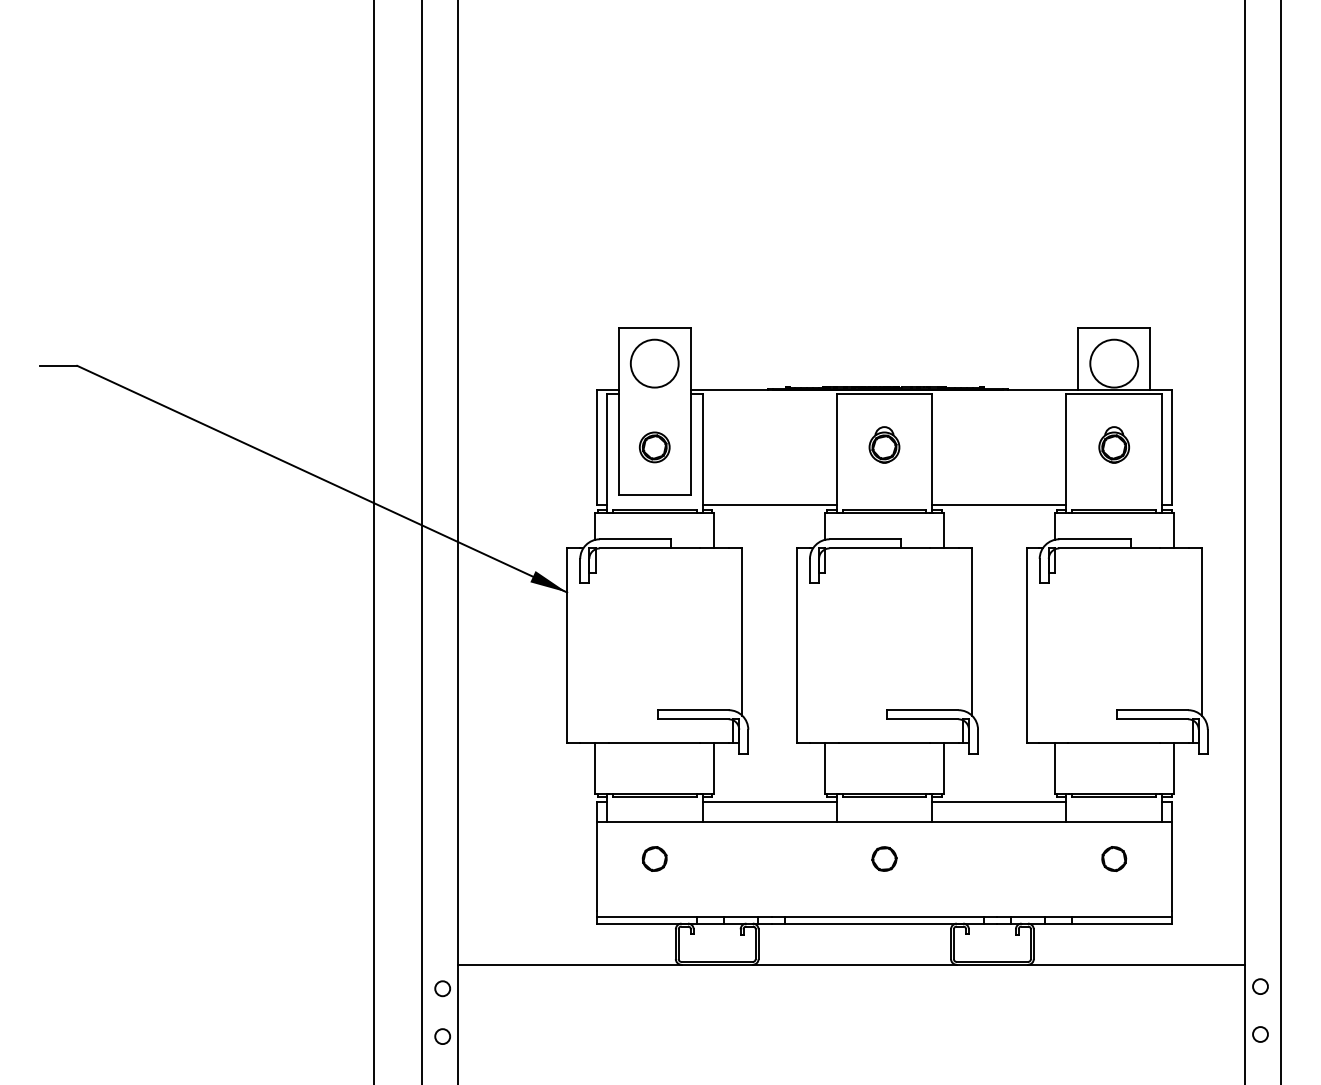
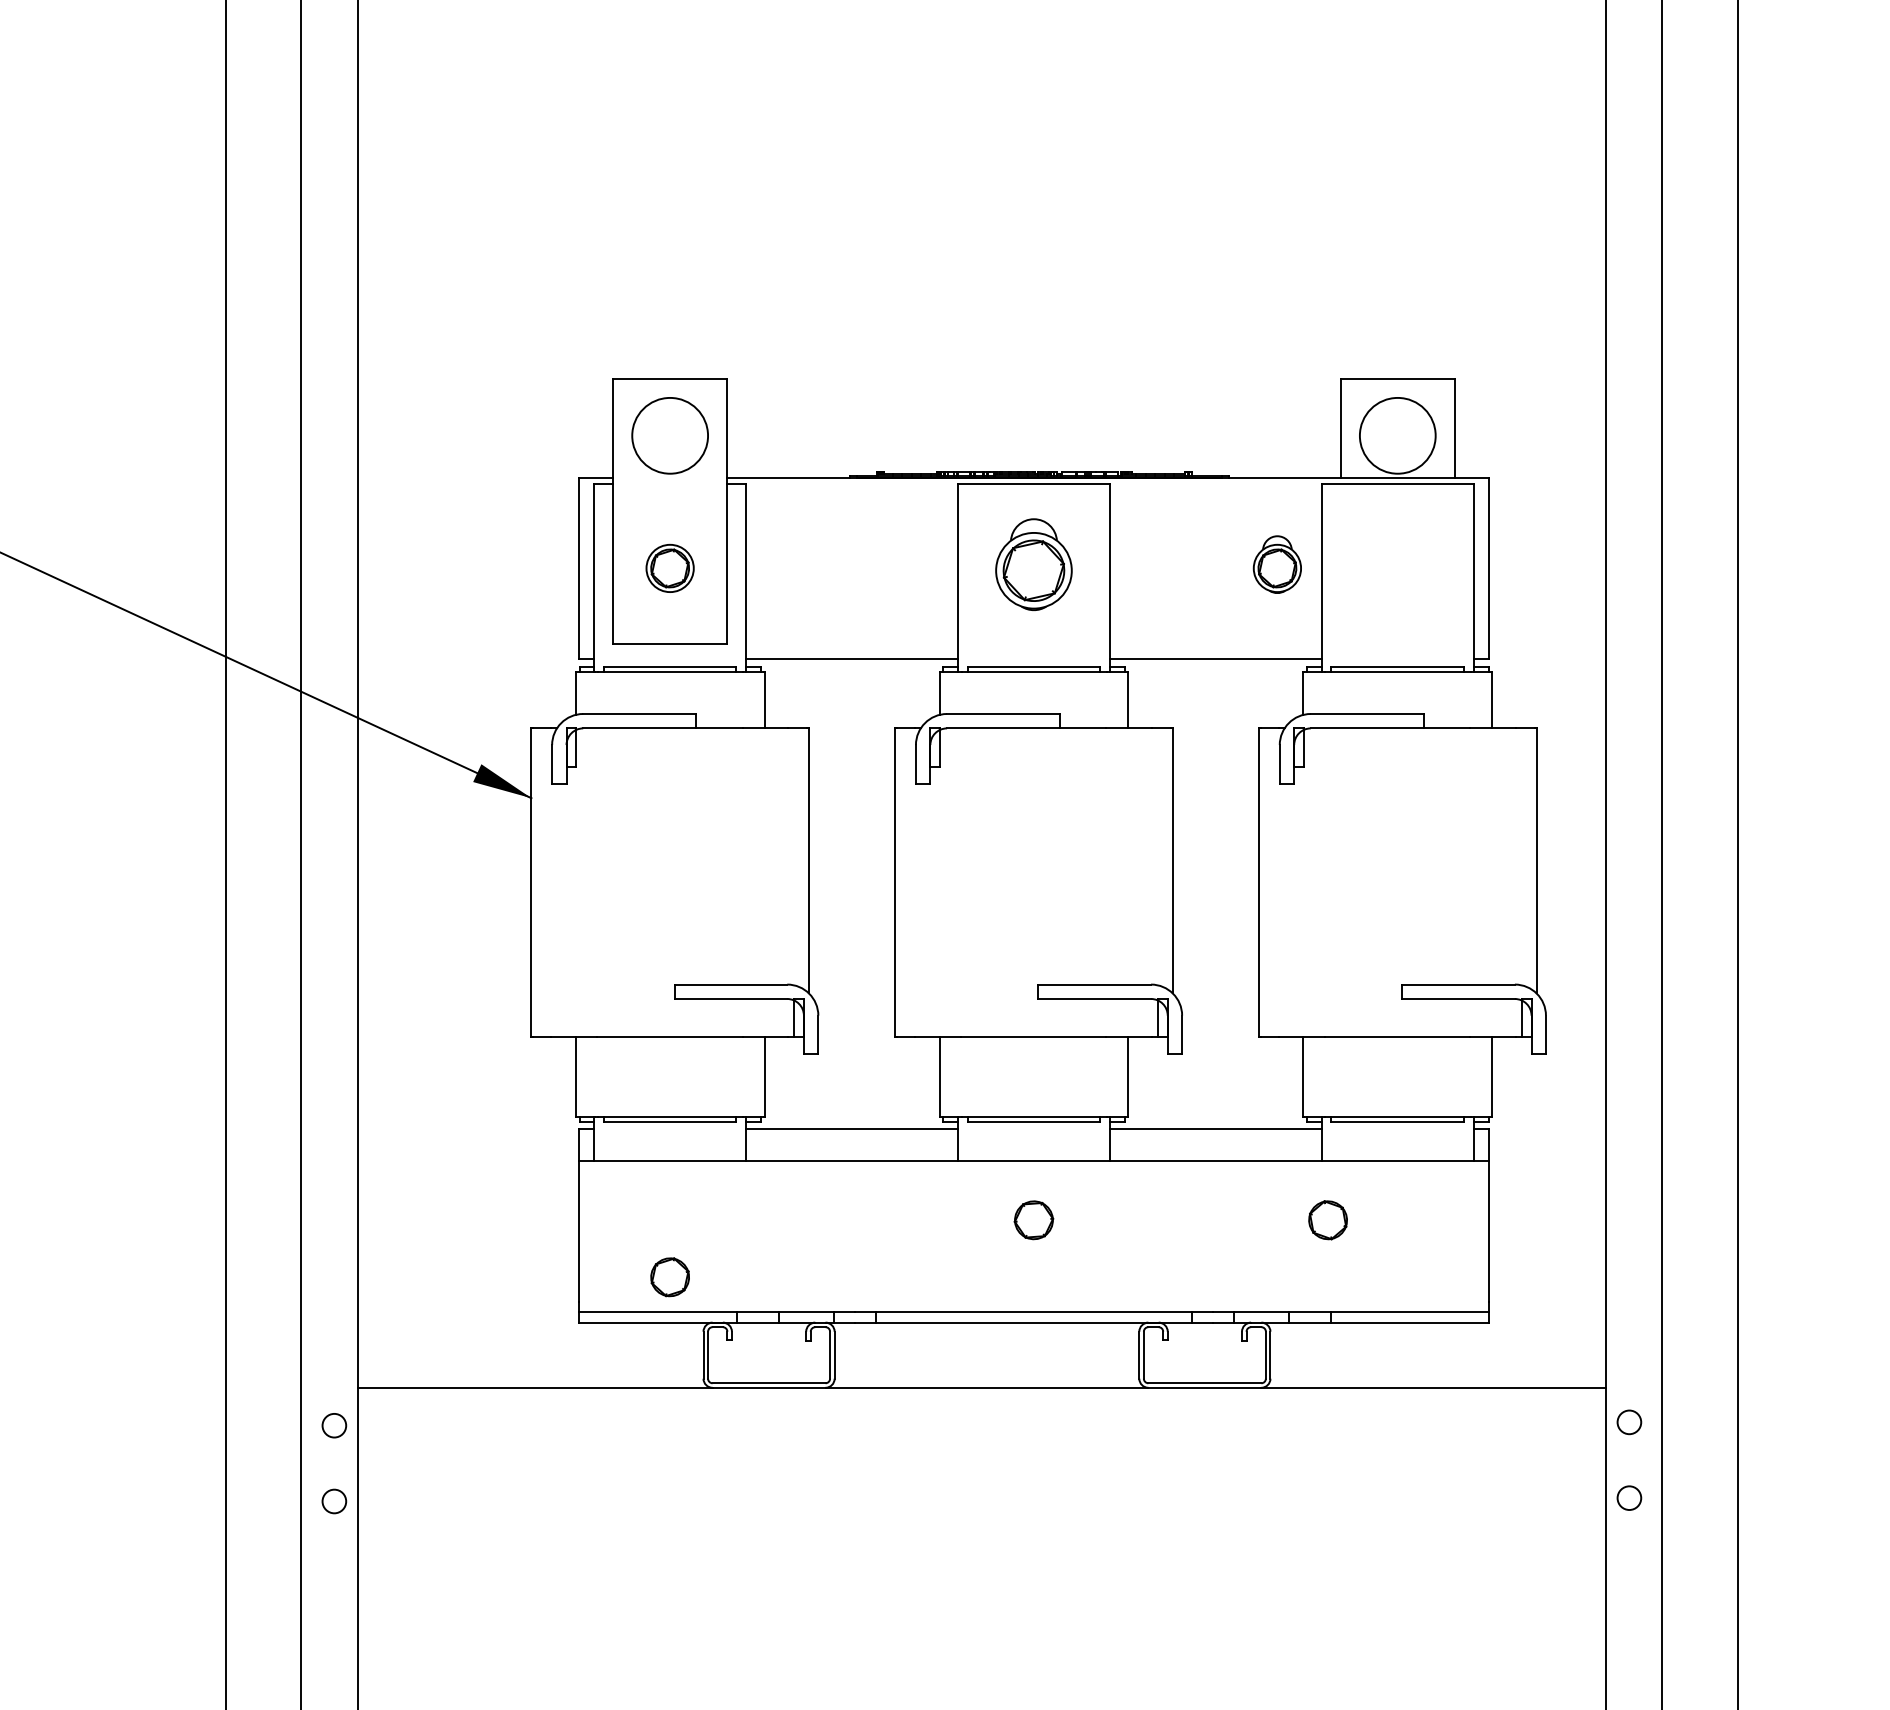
part: (884, 444) -> (1033, 563), size x1.6
part: (1113, 444) -> (1276, 563), moved
part: (654, 858) -> (669, 1276), moved
part: (1114, 859) -> (1328, 1221), moved

